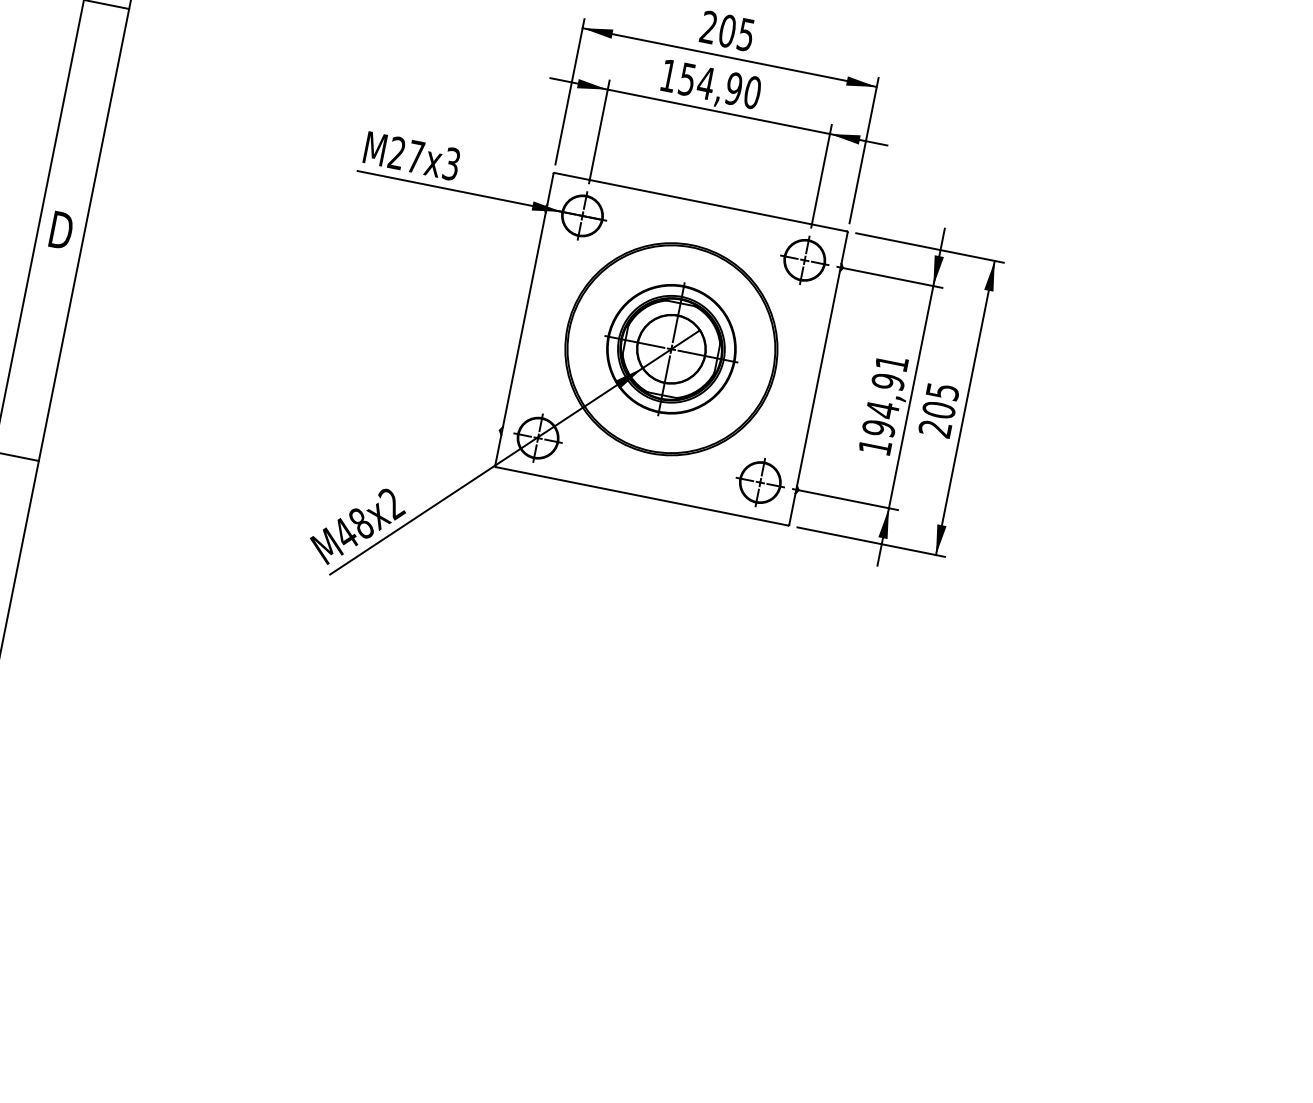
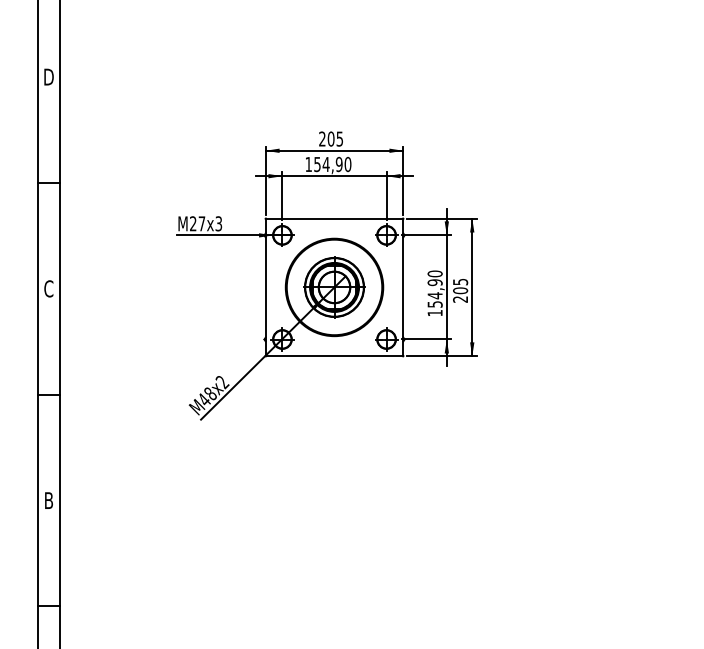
text: (60, 229) -> (48, 288), D -> C
text: (884, 394) -> (434, 288), 194,91 -> 154,90

